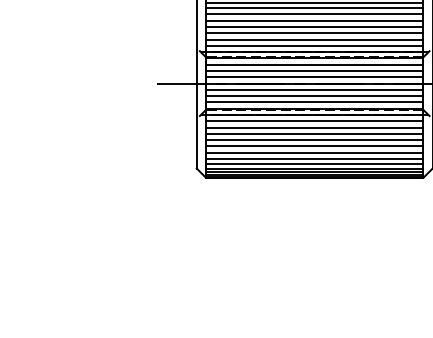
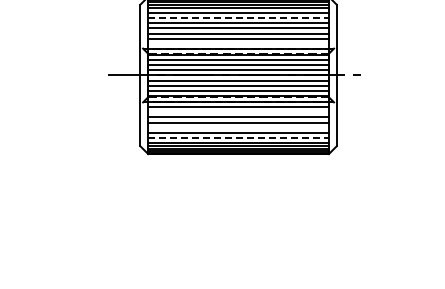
line: (315, 13) -> (239, 17), solid -> dashed
line: (314, 46) -> (238, 44), removed
line: (314, 128) -> (238, 112), removed
line: (314, 146) -> (238, 127), removed
line: (315, 159) -> (239, 138), solid -> dashed

